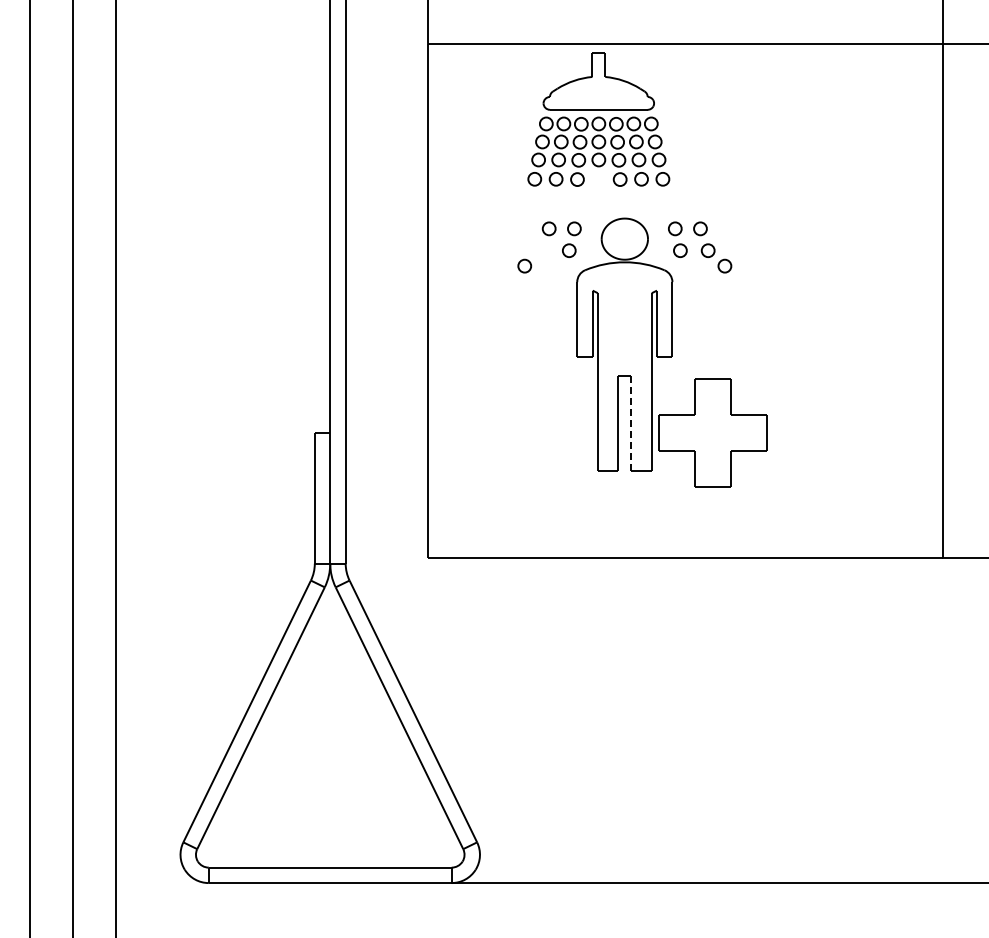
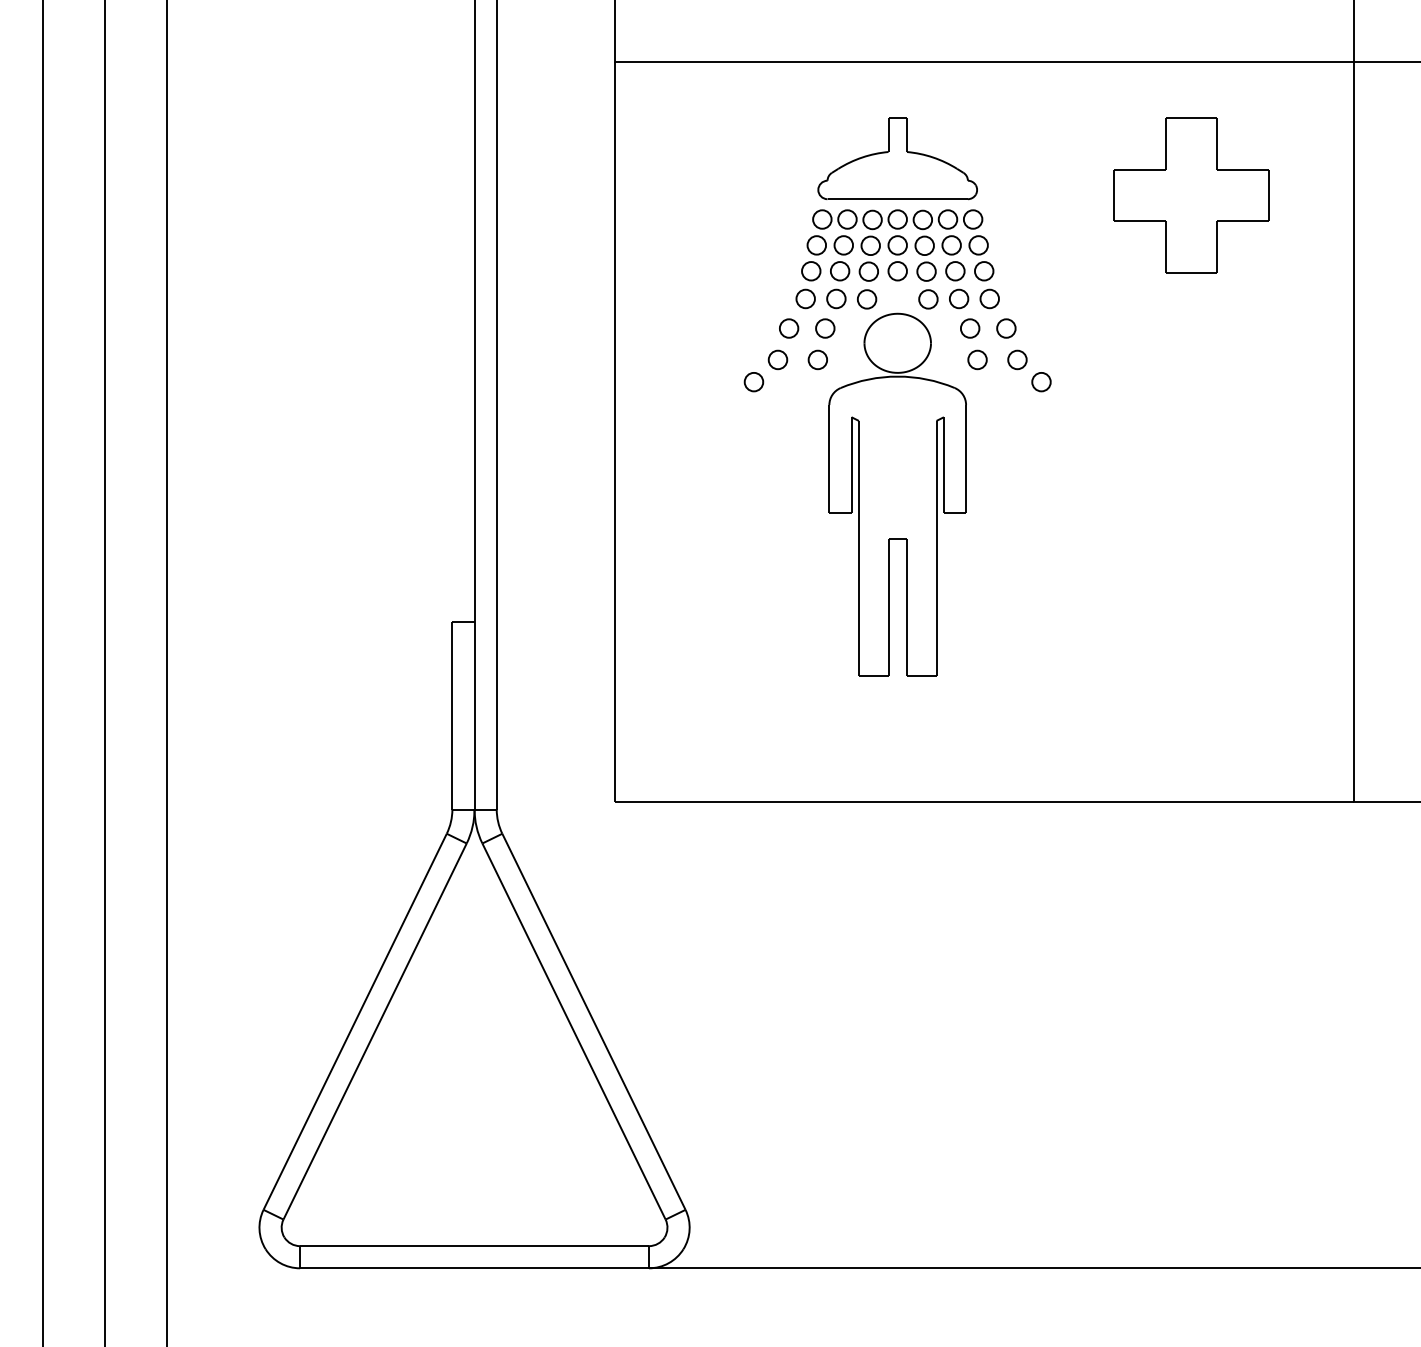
part: (598, 119) -> (897, 213), moved
part: (541, 250) -> (778, 359), added
line: (631, 423) -> (907, 608), dashed -> solid
part: (712, 432) -> (1190, 194), moved

